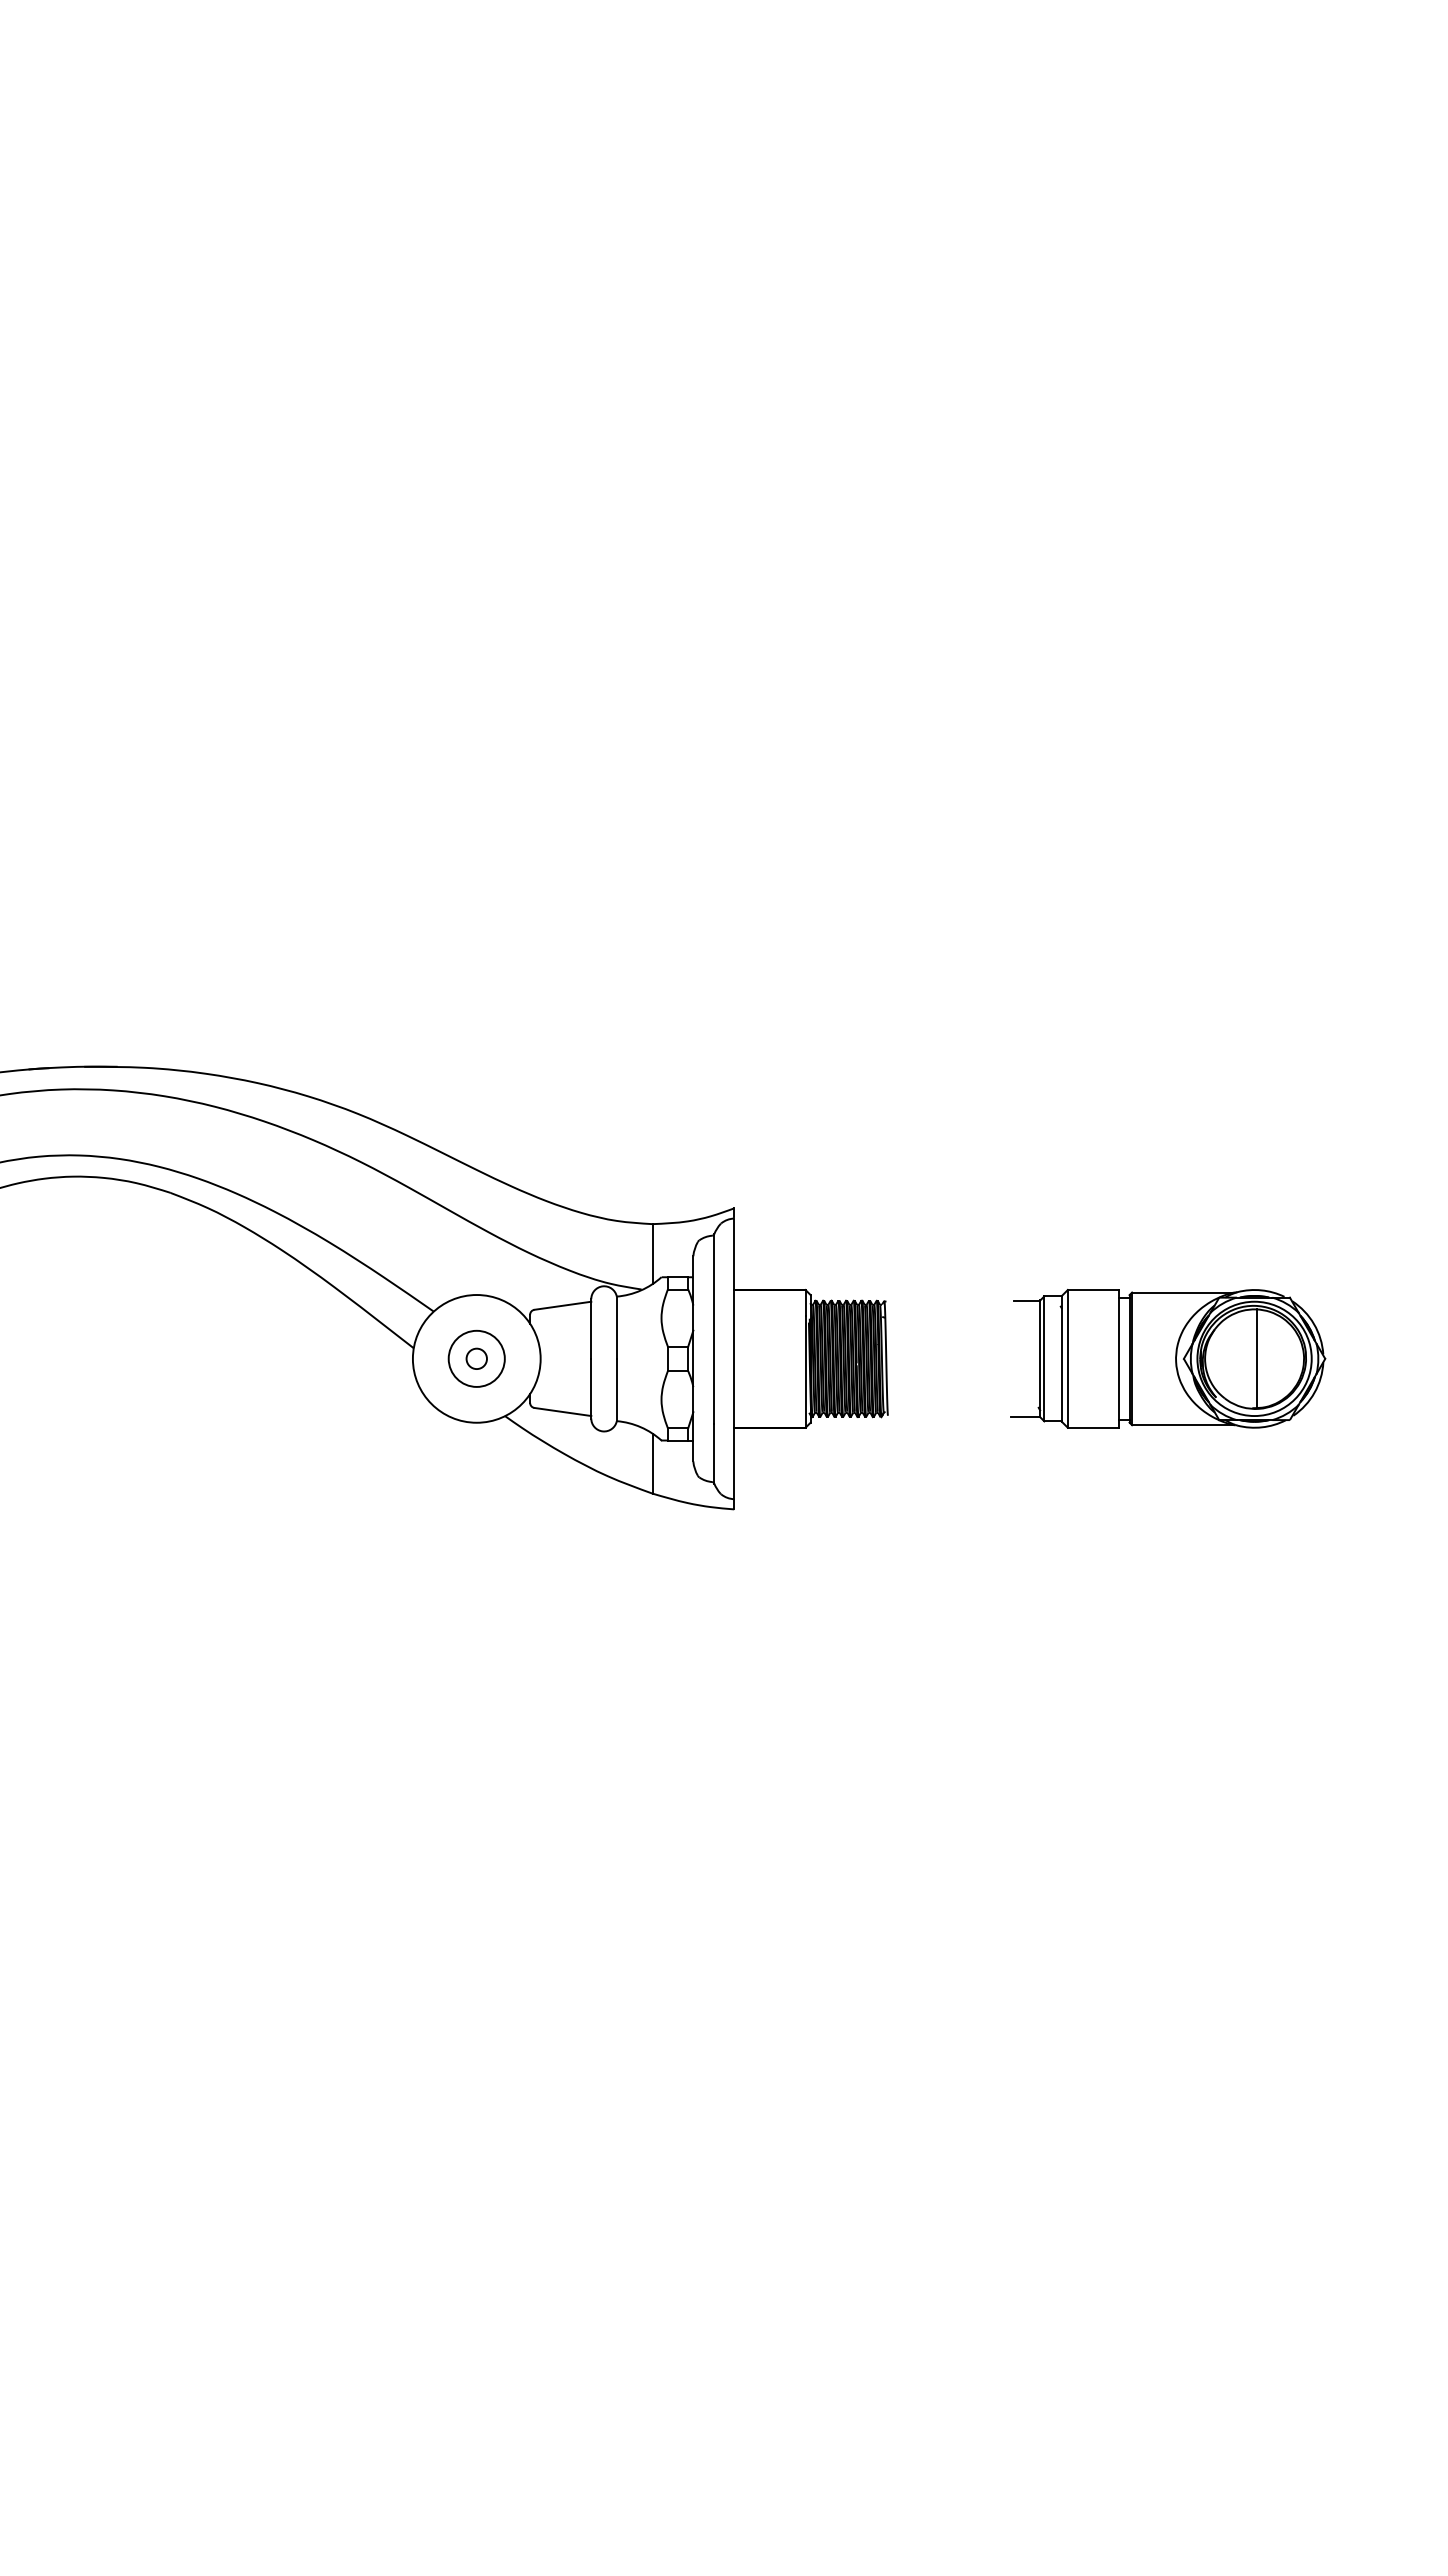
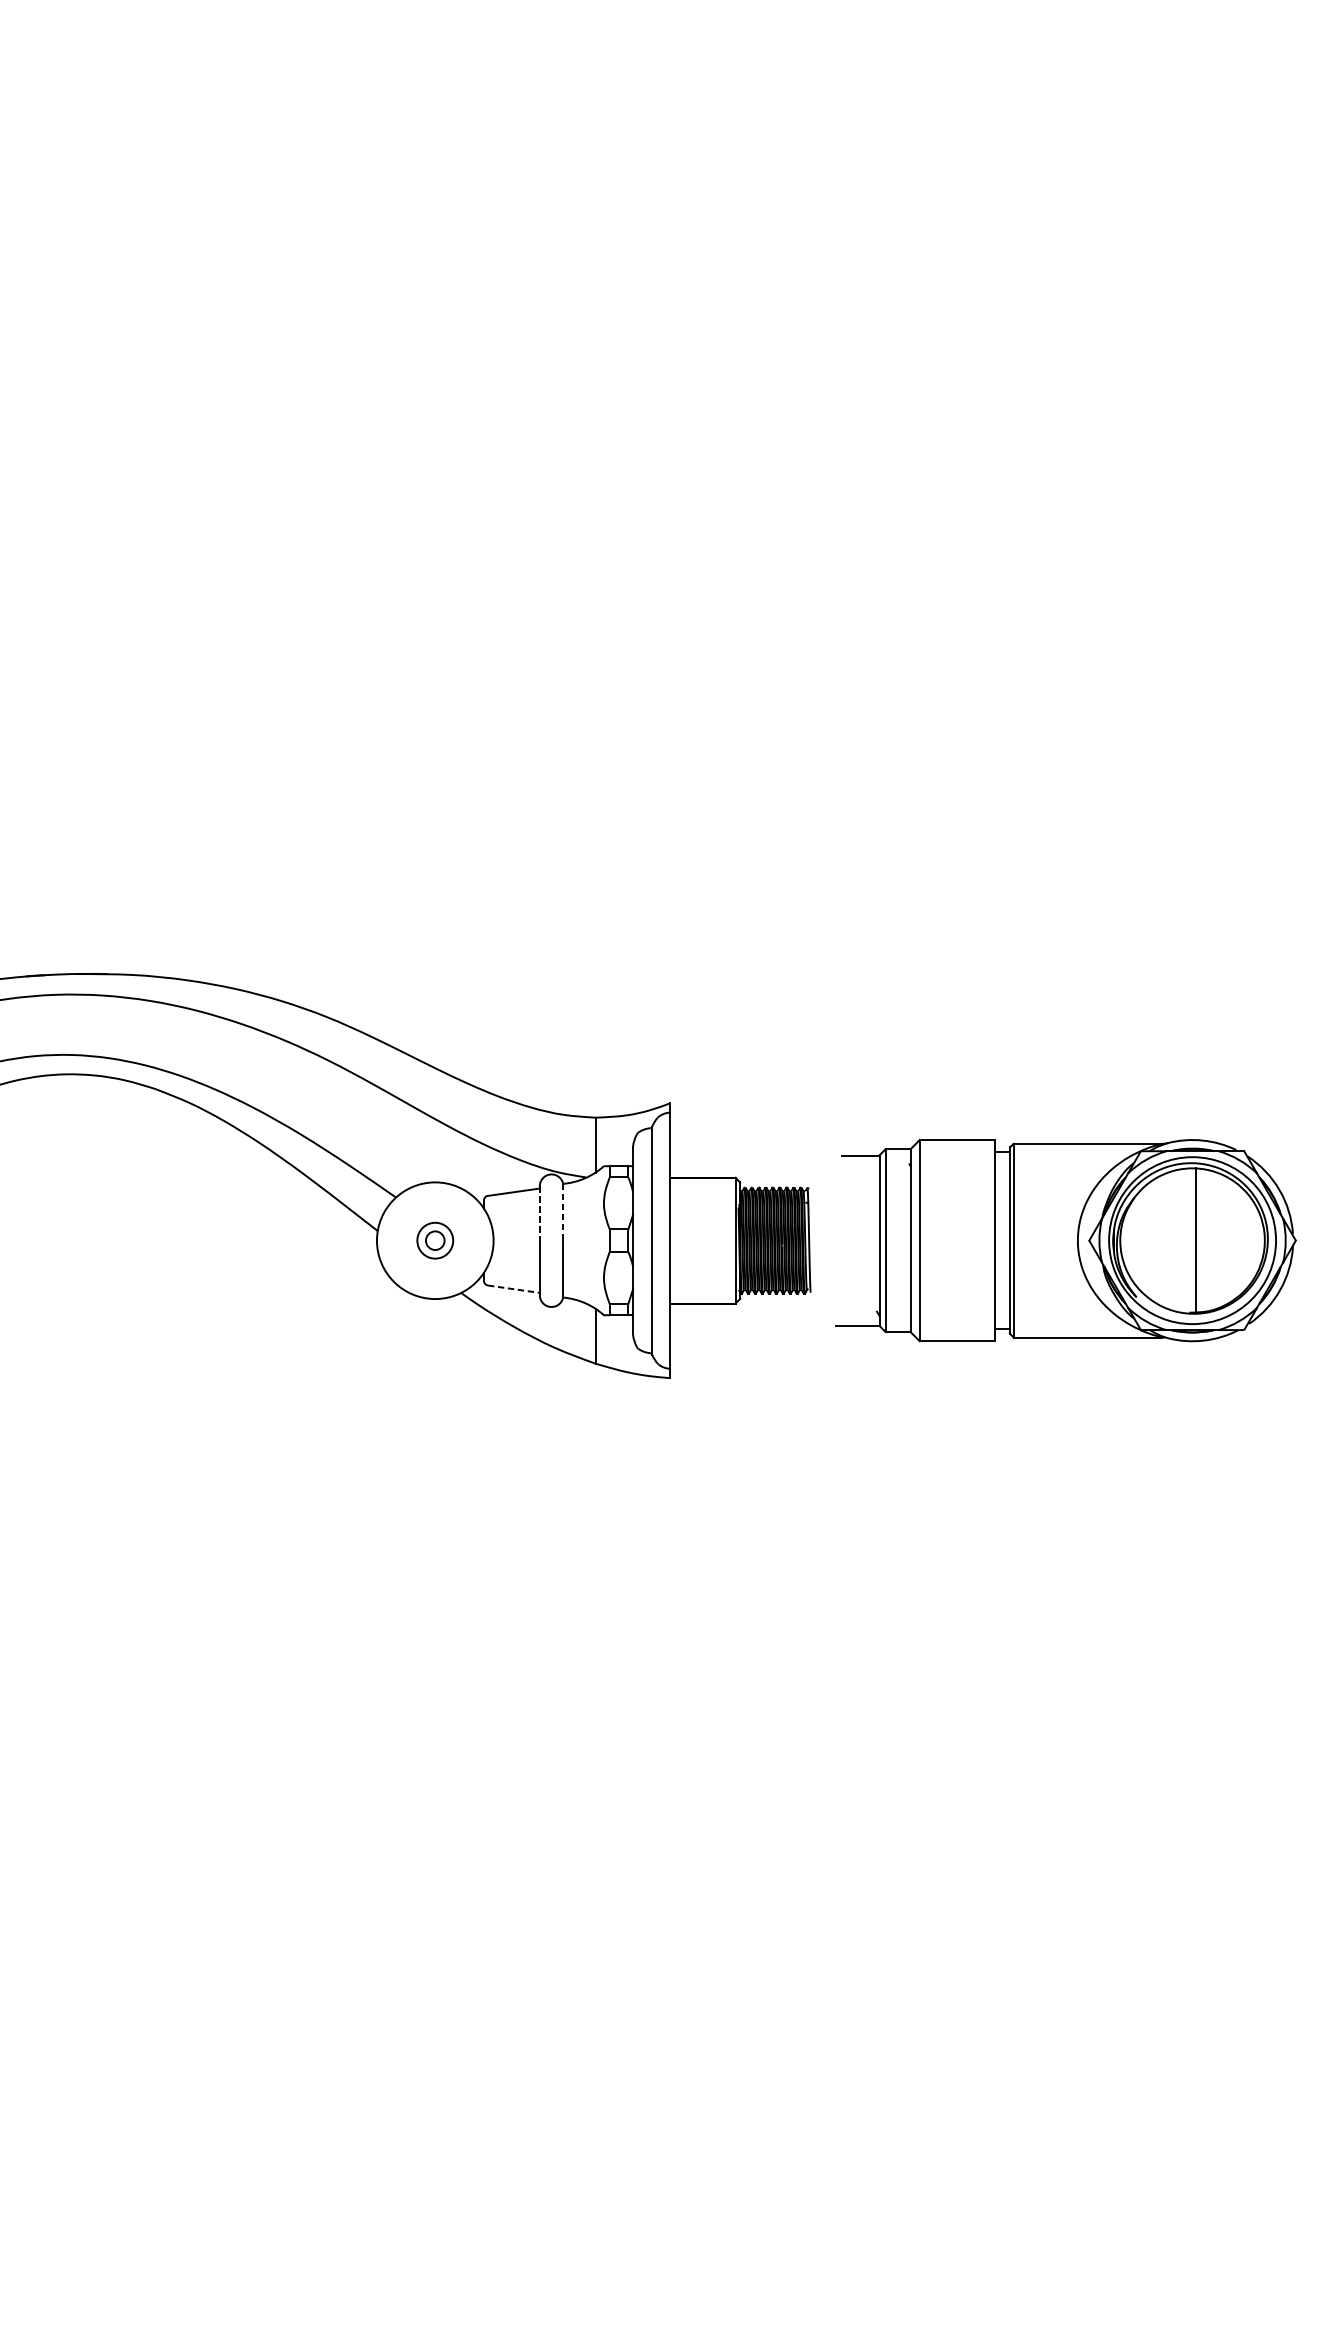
line: (616, 1328) -> (562, 1212), solid -> dashed
line: (591, 1329) -> (540, 1213), solid -> dashed
circle: (476, 1358) -> (435, 1240), size x0.7
part: (1168, 1358) -> (1066, 1240), size x1.6
line: (562, 1412) -> (513, 1289), solid -> dashed

